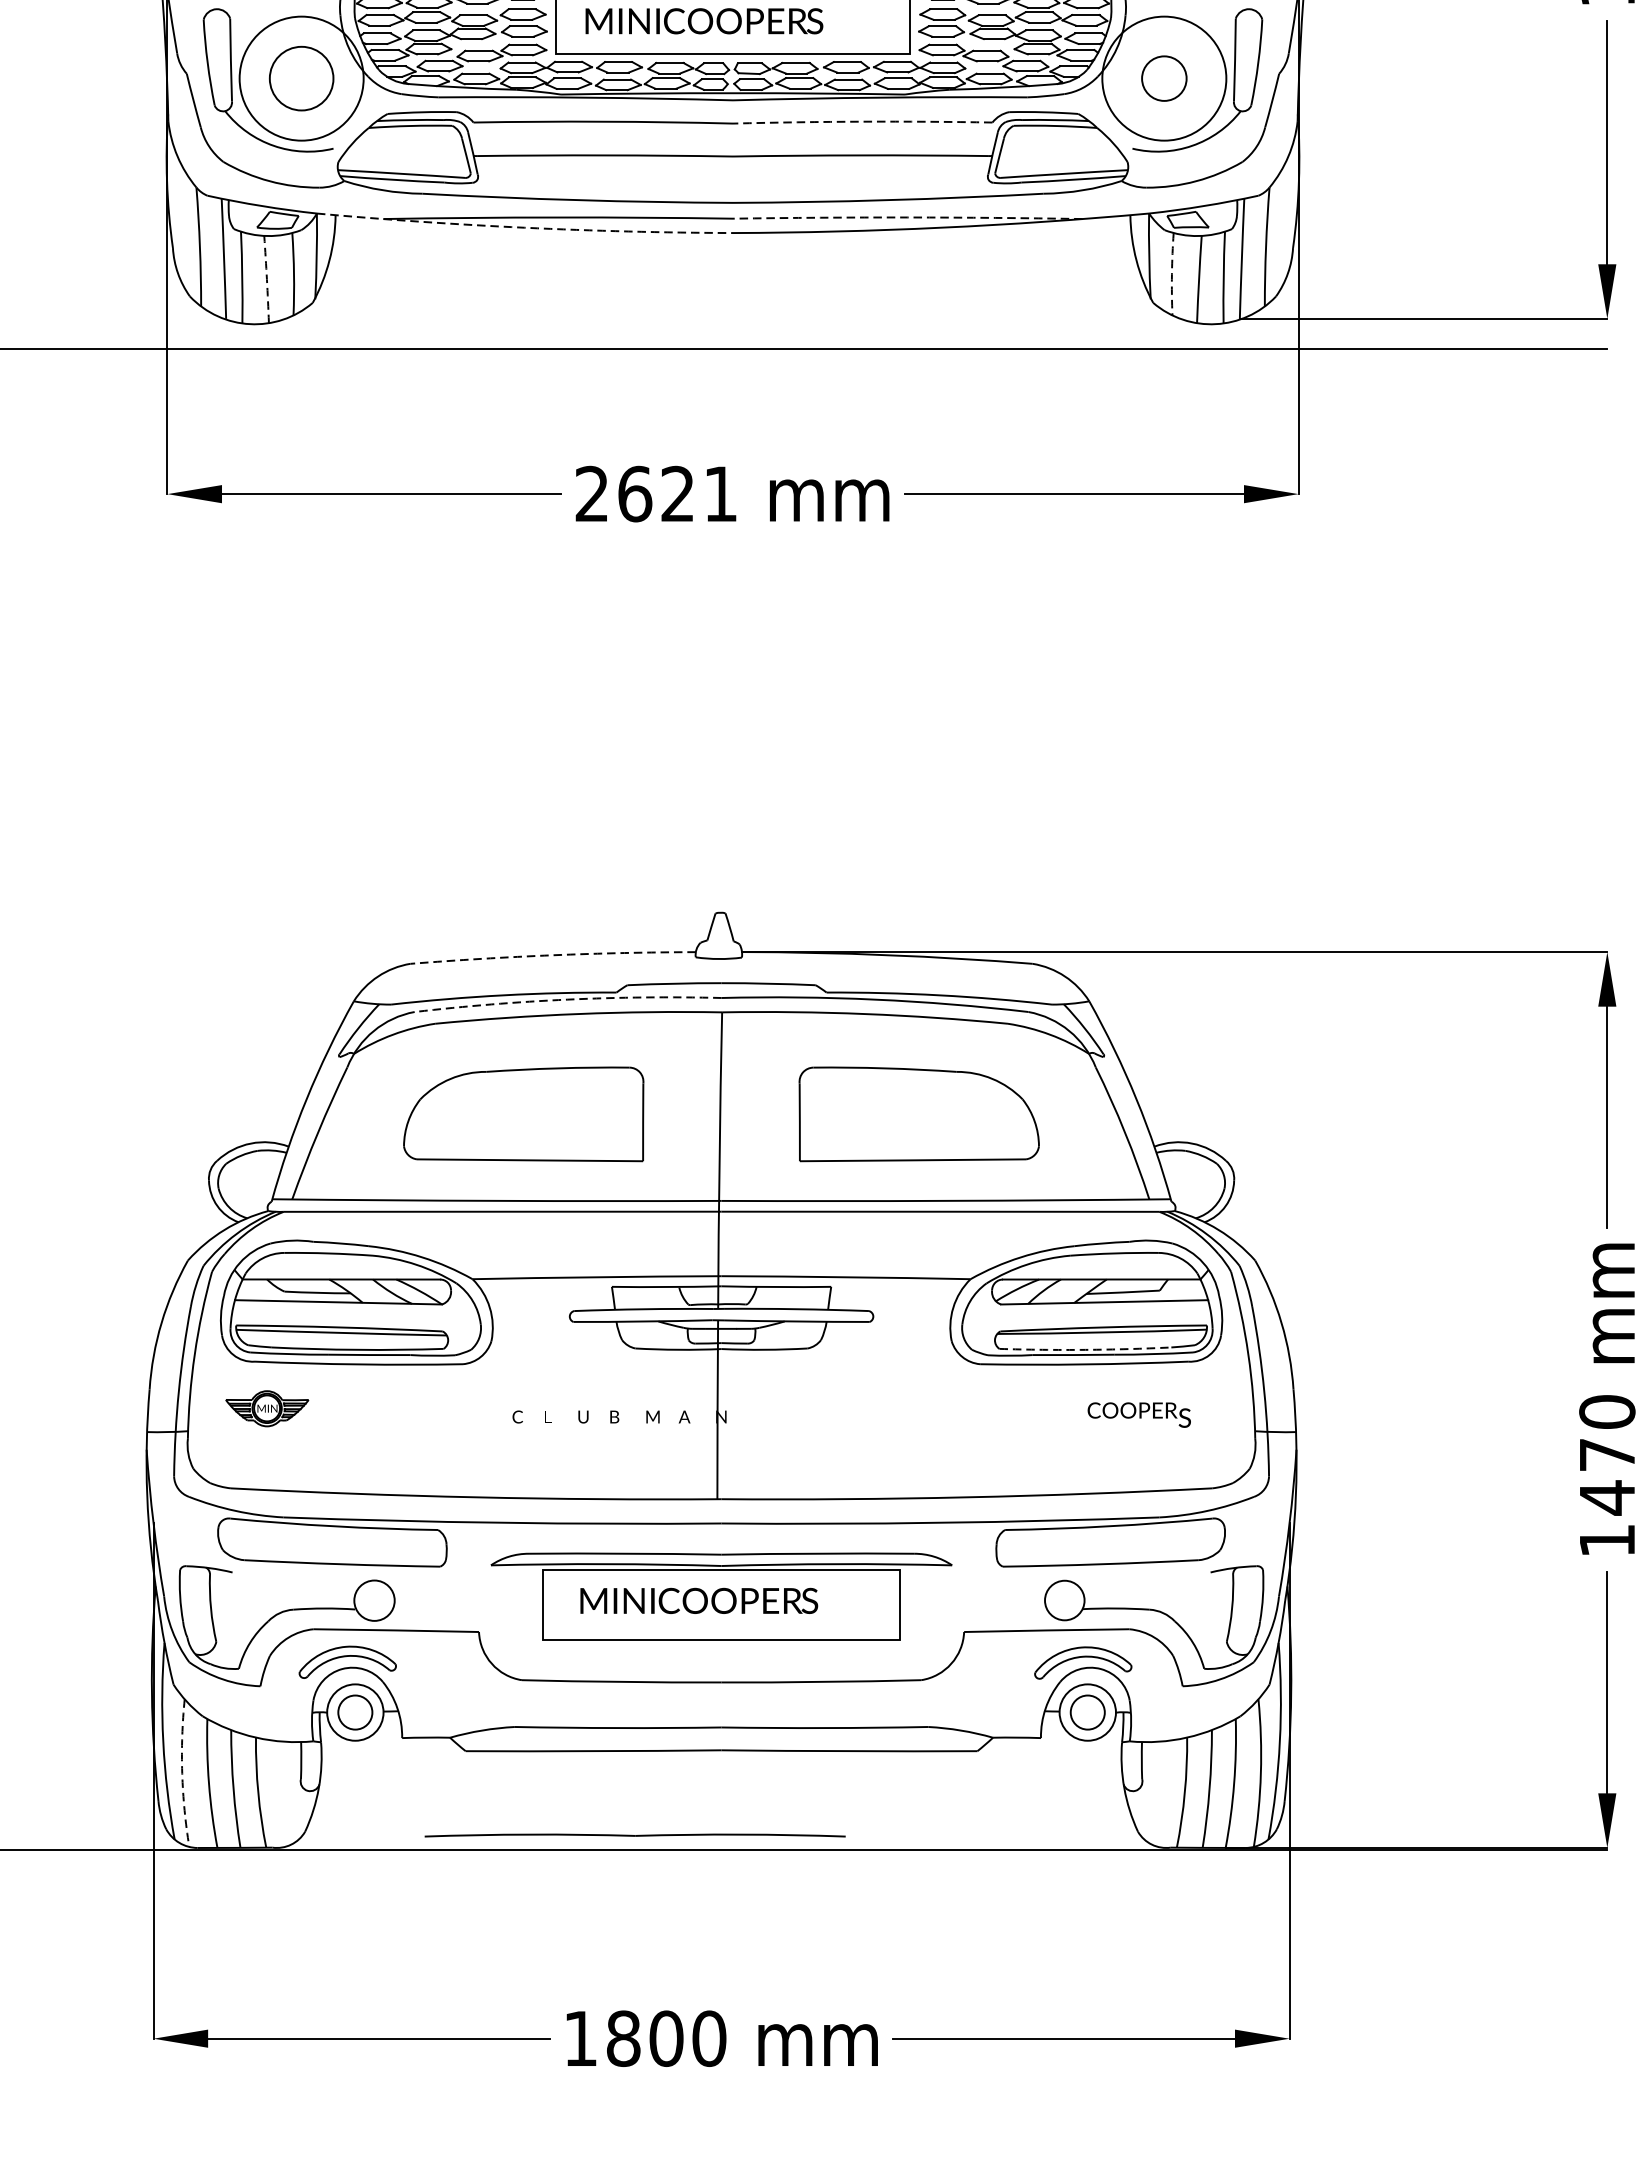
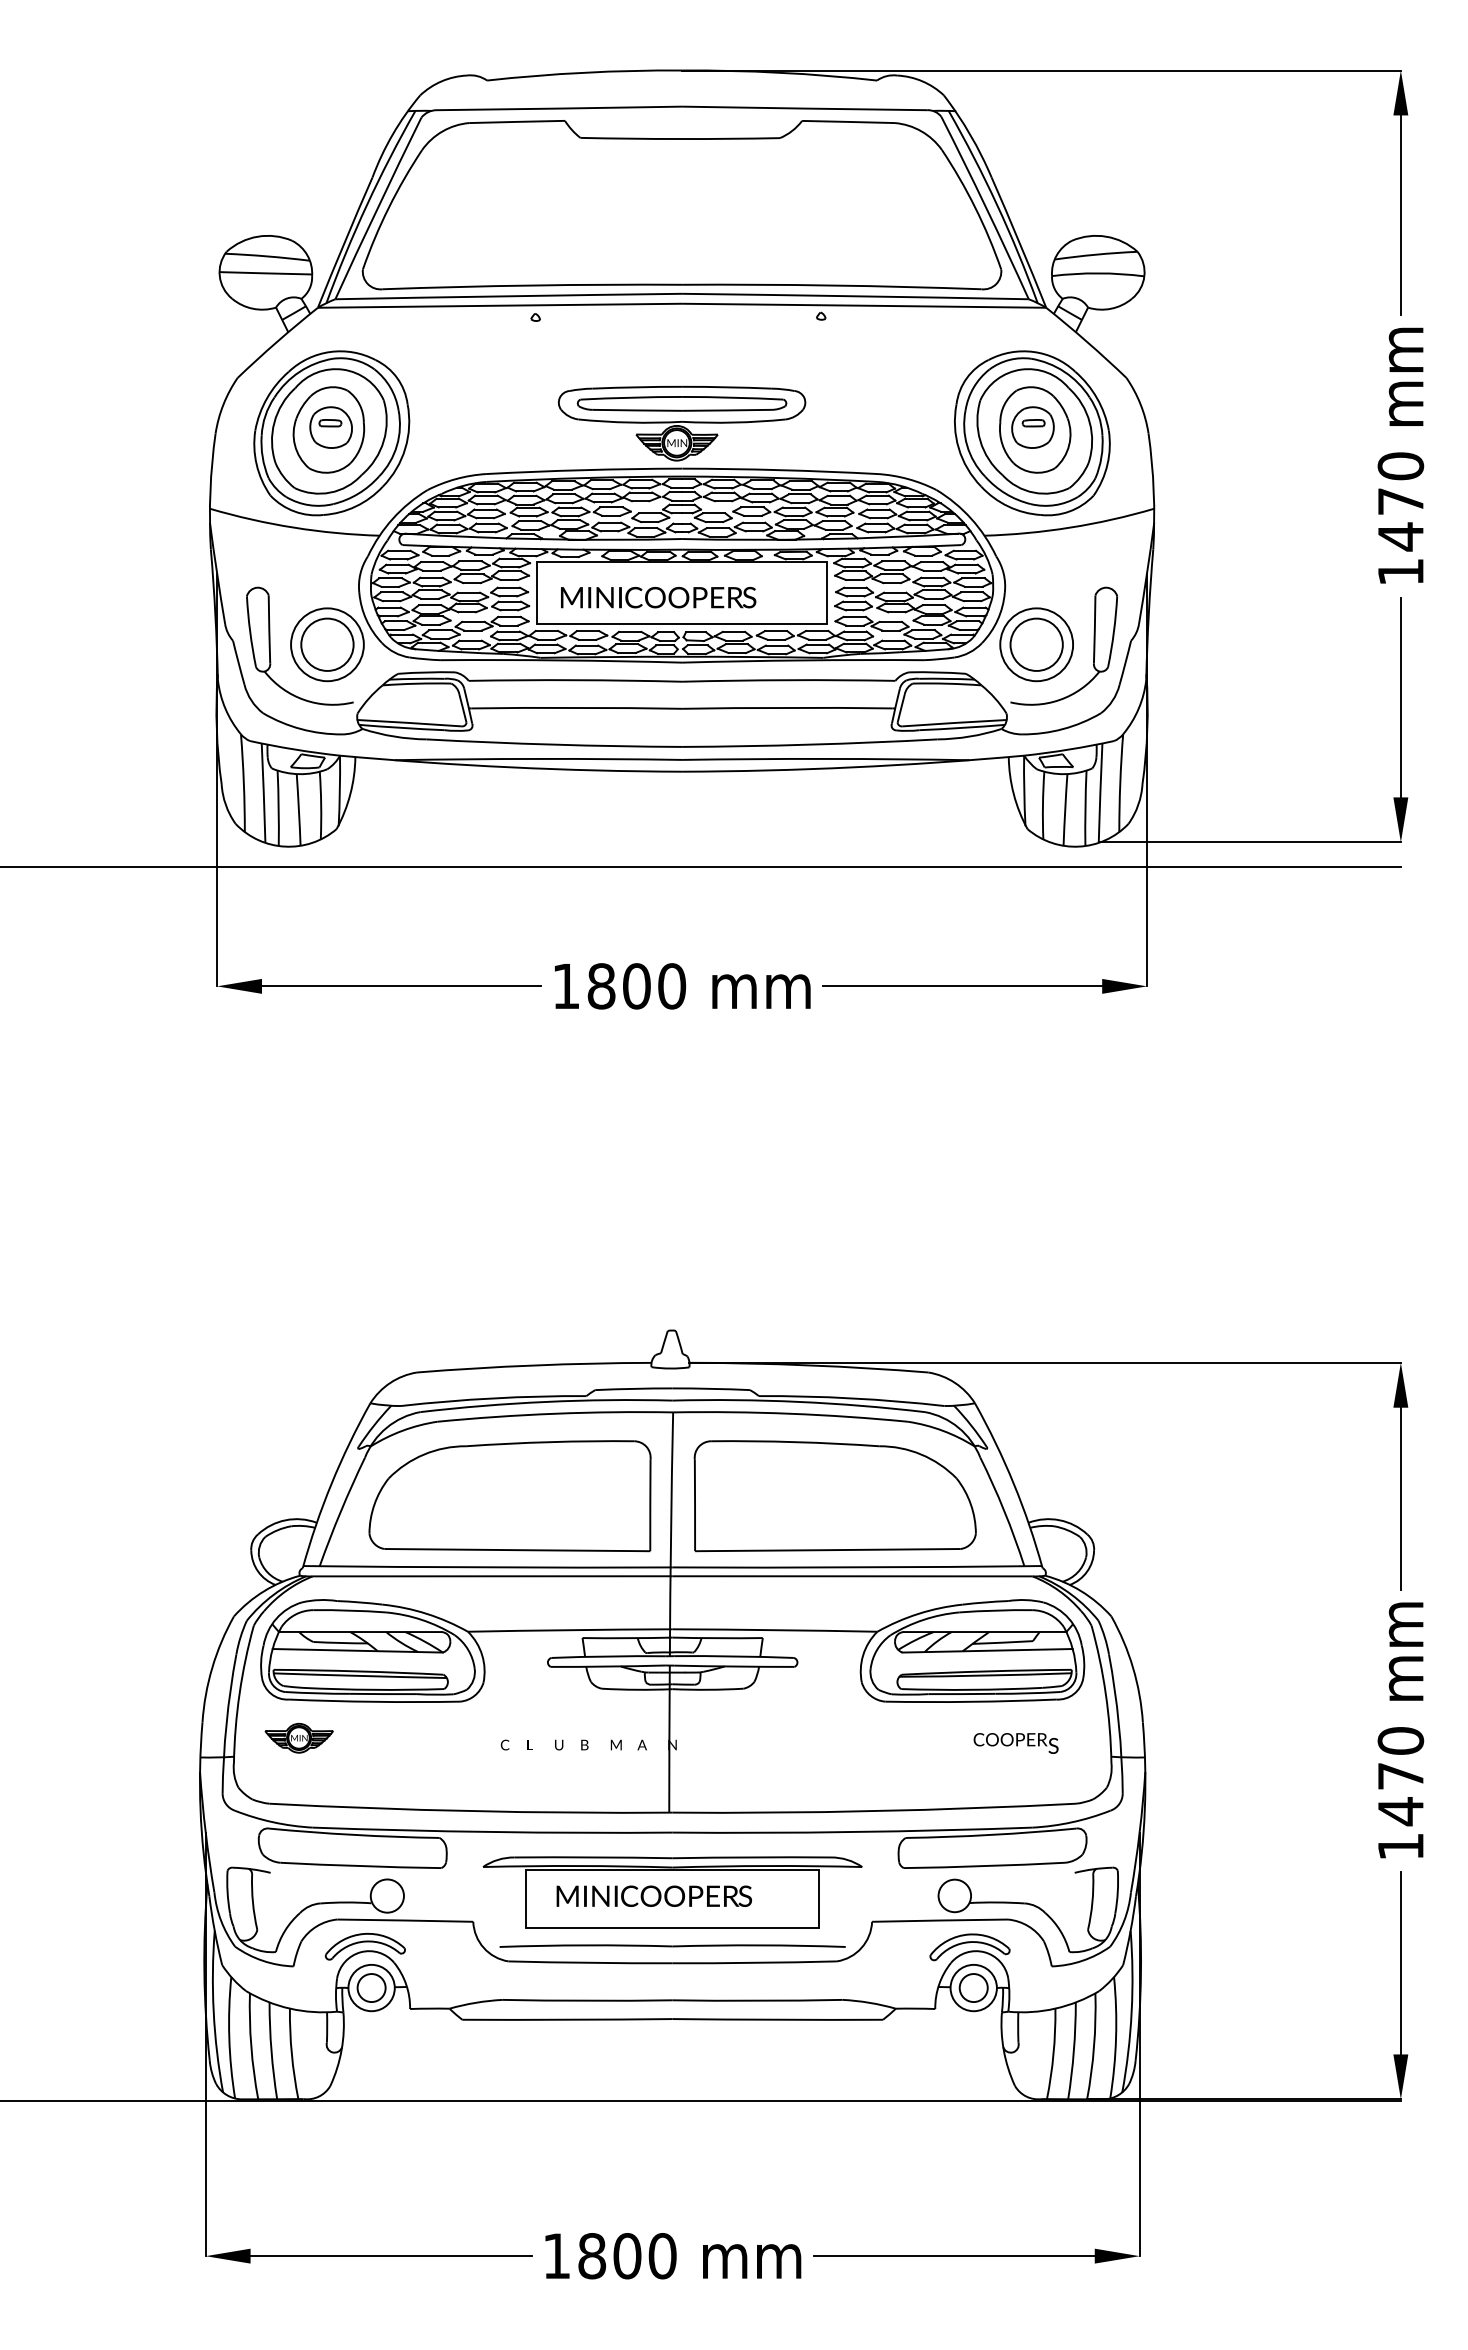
circle: (301, 78) -> (327, 644), size x0.71
circle: (1164, 78) -> (1036, 644), size x0.71
circle: (1164, 78) -> (1036, 644), size x1.43
arc: (862, 122) -> (788, 680), dashed -> solid
arc: (907, 216) -> (825, 758), dashed -> solid
arc: (524, 227) -> (510, 767), dashed -> solid
arc: (1171, 274) -> (1042, 805), dashed -> solid
arc: (266, 278) -> (298, 809), dashed -> solid
text: (656, 494) -> (619, 986), 2621 -> 1800
arc: (553, 955) -> (534, 1365), dashed -> solid
arc: (568, 999) -> (546, 1401), dashed -> solid
part: (523, 1114) -> (509, 1496), size x1.43
part: (918, 1114) -> (834, 1496), size x1.43
arc: (1085, 1349) -> (971, 1689), dashed -> solid
arc: (182, 1772) -> (229, 2037), dashed -> solid
line: (634, 1834) -> (672, 1945), moved

